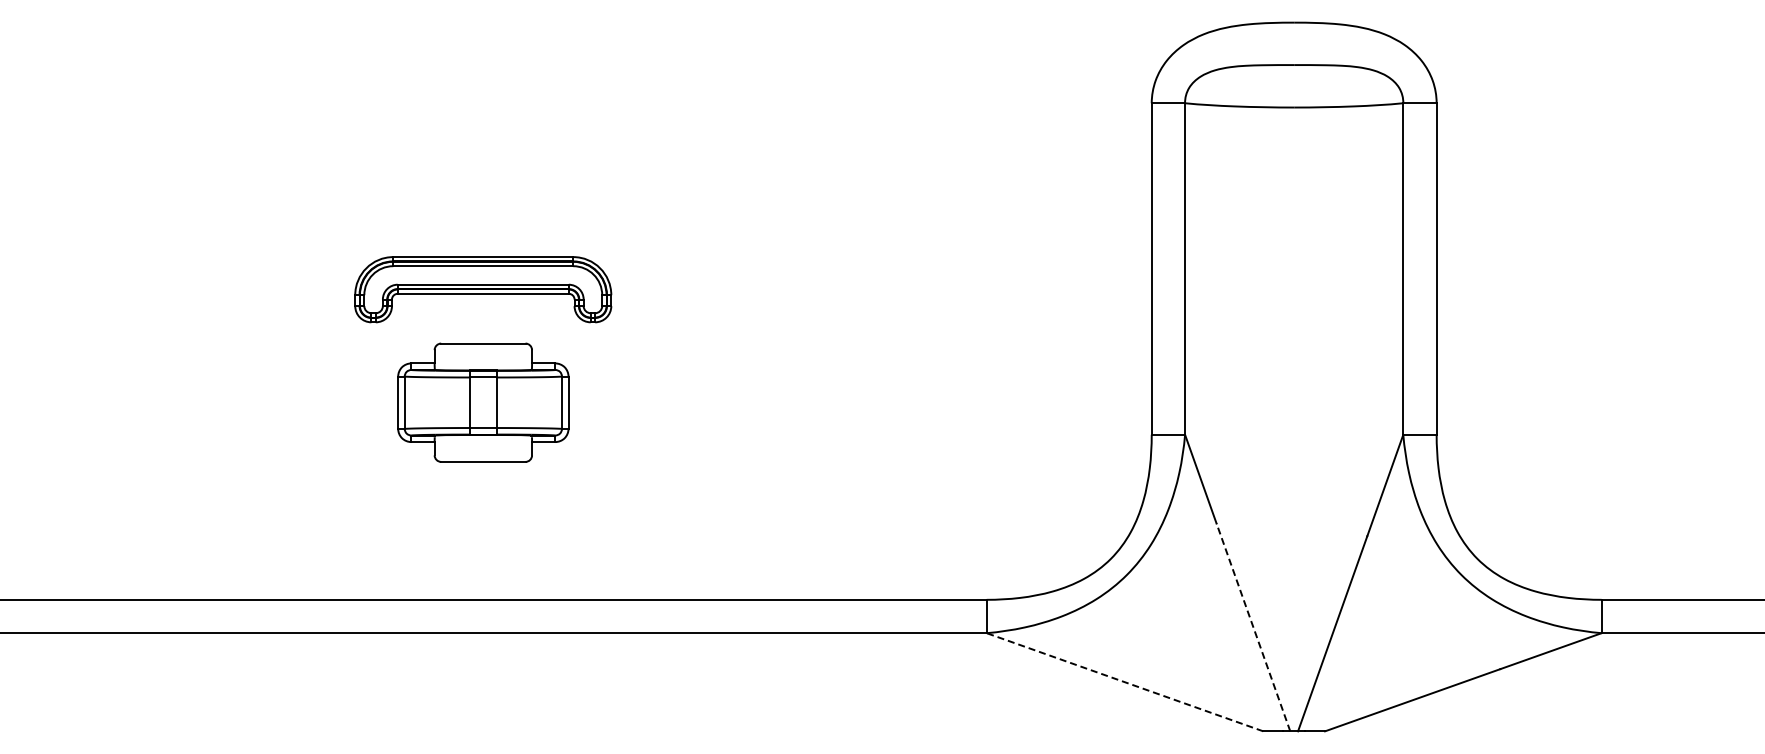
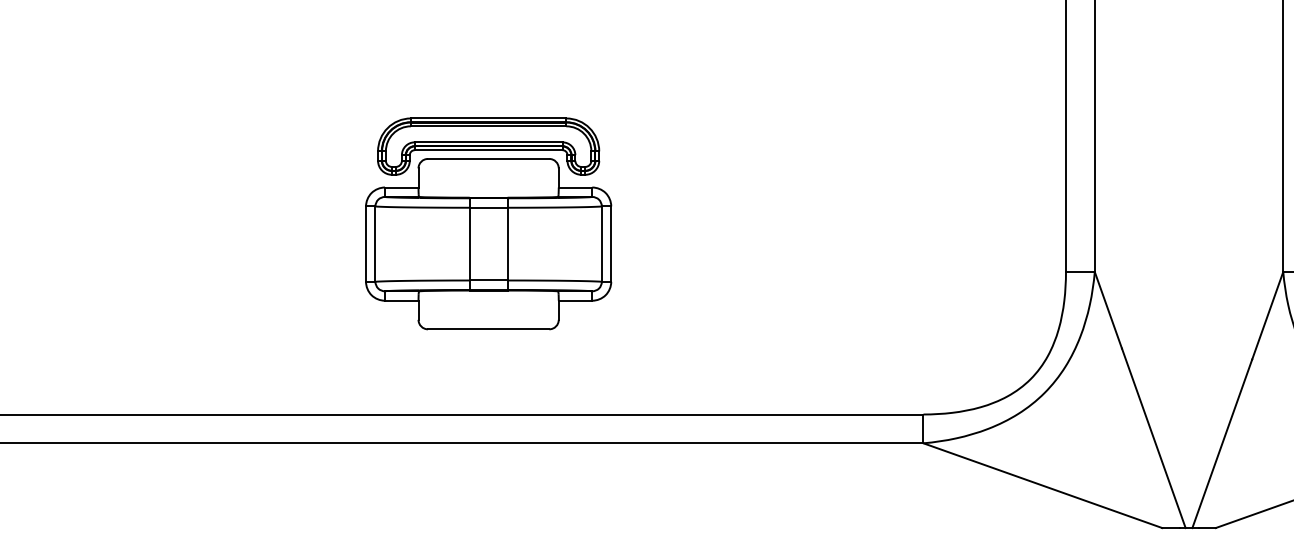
part: (483, 402) -> (488, 244), size x1.67
line: (1253, 626) -> (1153, 437), dashed -> solid
line: (1125, 682) -> (1043, 485), dashed -> solid

